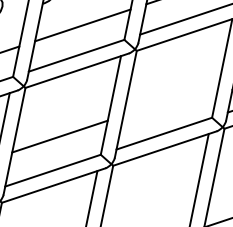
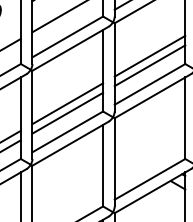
line: (170, 98) -> (149, 55), added
line: (168, 110) -> (149, 65), added
line: (57, 147) -> (67, 112), added

